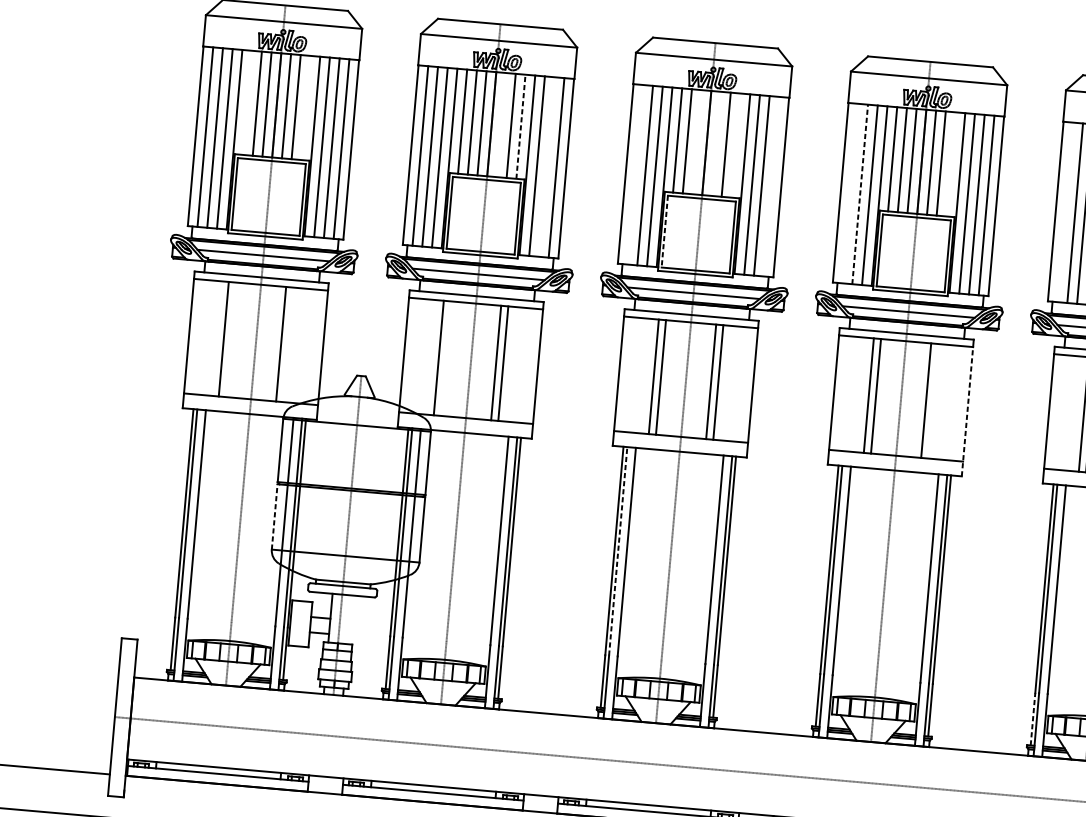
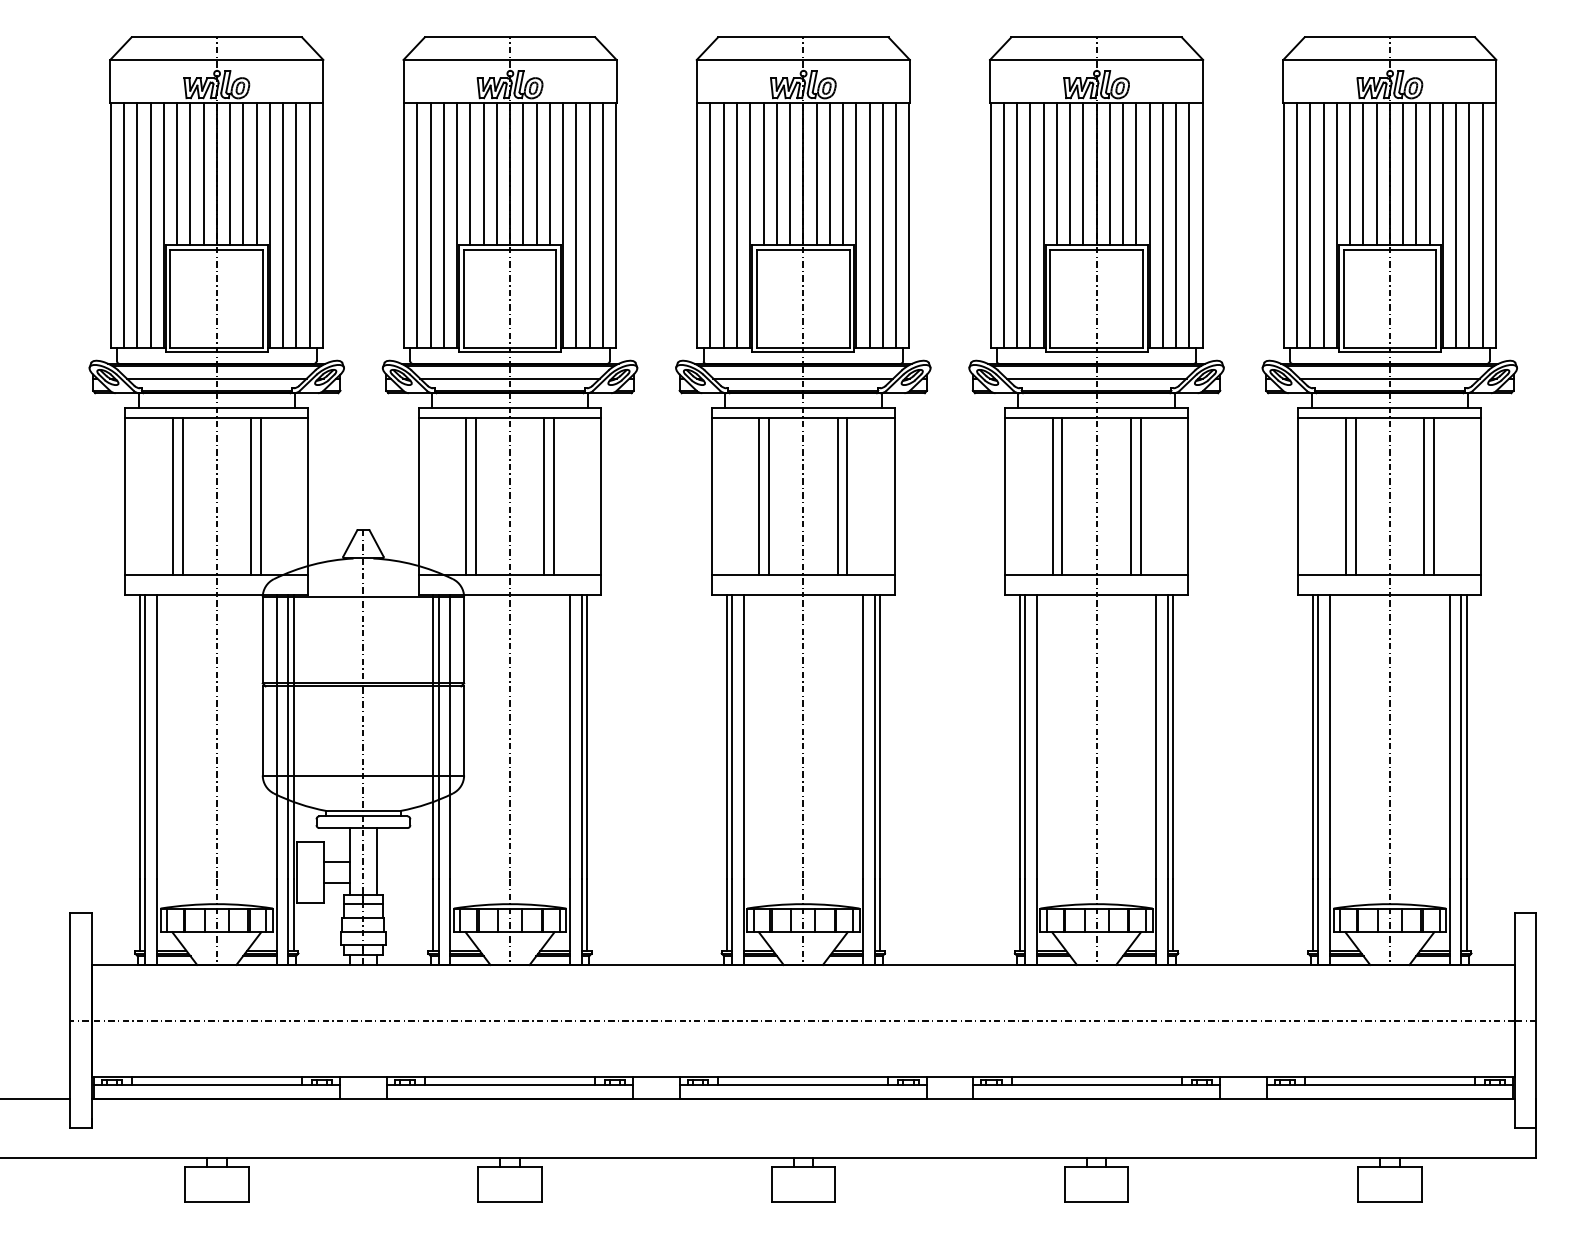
line: (247, 102) -> (177, 173), added
line: (305, 107) -> (256, 173), added
line: (501, 124) -> (523, 173), added
line: (520, 126) -> (549, 173), dashed -> solid
line: (697, 142) -> (790, 173), added
line: (716, 143) -> (816, 173), added
line: (736, 145) -> (843, 173), added
line: (951, 164) -> (1136, 173), added
line: (546, 166) -> (589, 224), added
line: (635, 174) -> (710, 224), added
line: (771, 186) -> (896, 224), added
line: (850, 193) -> (1003, 224), added
line: (860, 194) -> (1017, 224), dashed -> solid
line: (1065, 211) -> (1296, 224), added
line: (665, 231) -> (757, 298), dashed -> solid
line: (230, 339) -> (182, 496), added
line: (288, 344) -> (260, 496), added
line: (445, 358) -> (475, 496), added
line: (933, 401) -> (1140, 496), added
line: (967, 411) -> (1187, 506), dashed -> solid
line: (274, 516) -> (262, 730), dashed -> solid
line: (618, 551) -> (731, 736), dashed -> solid
line: (349, 619) -> (376, 861), added
line: (1033, 718) -> (1313, 914), dashed -> solid

